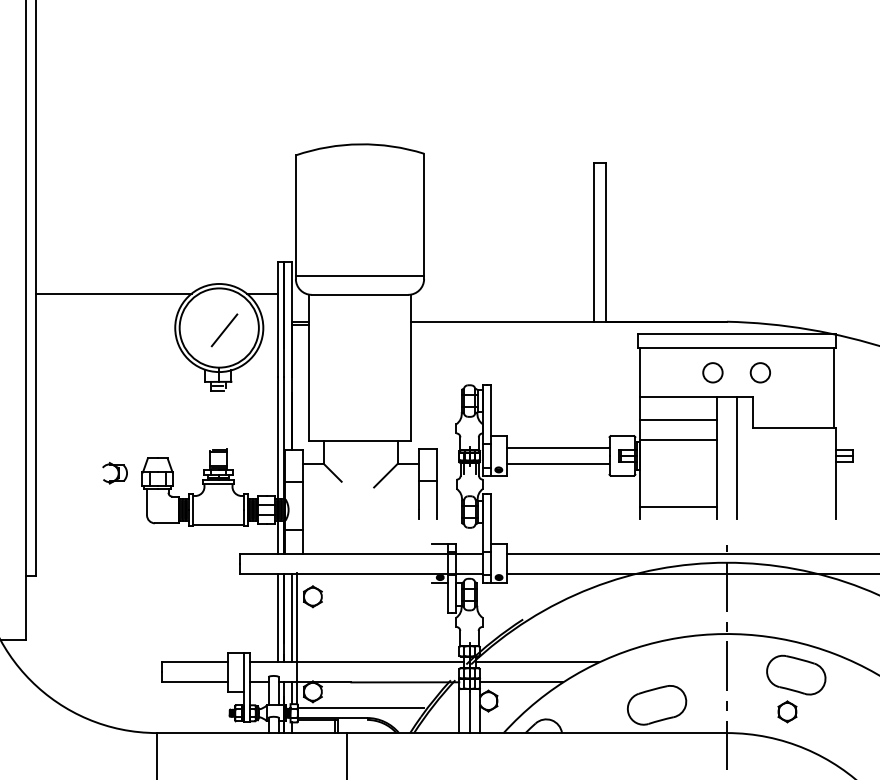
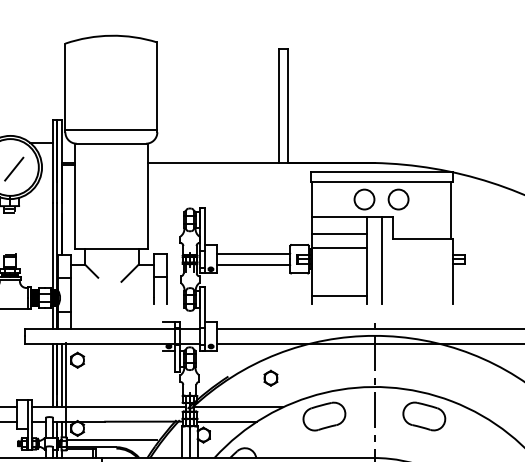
circle: (712, 372) -> (364, 199), size x1.43
circle: (760, 372) -> (398, 199), size x1.43
part: (657, 705) -> (324, 416), moved
part: (787, 711) -> (270, 378), moved

